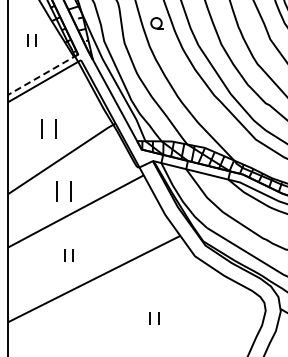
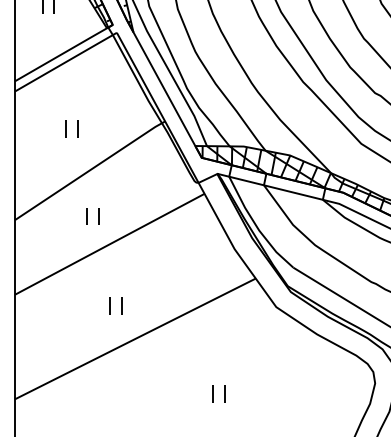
line: (44, 73) -> (65, 51), dashed -> solid
part: (48, 128) -> (71, 128), size x0.62
part: (63, 191) -> (92, 216), size x0.62
part: (68, 255) -> (114, 305), moved

